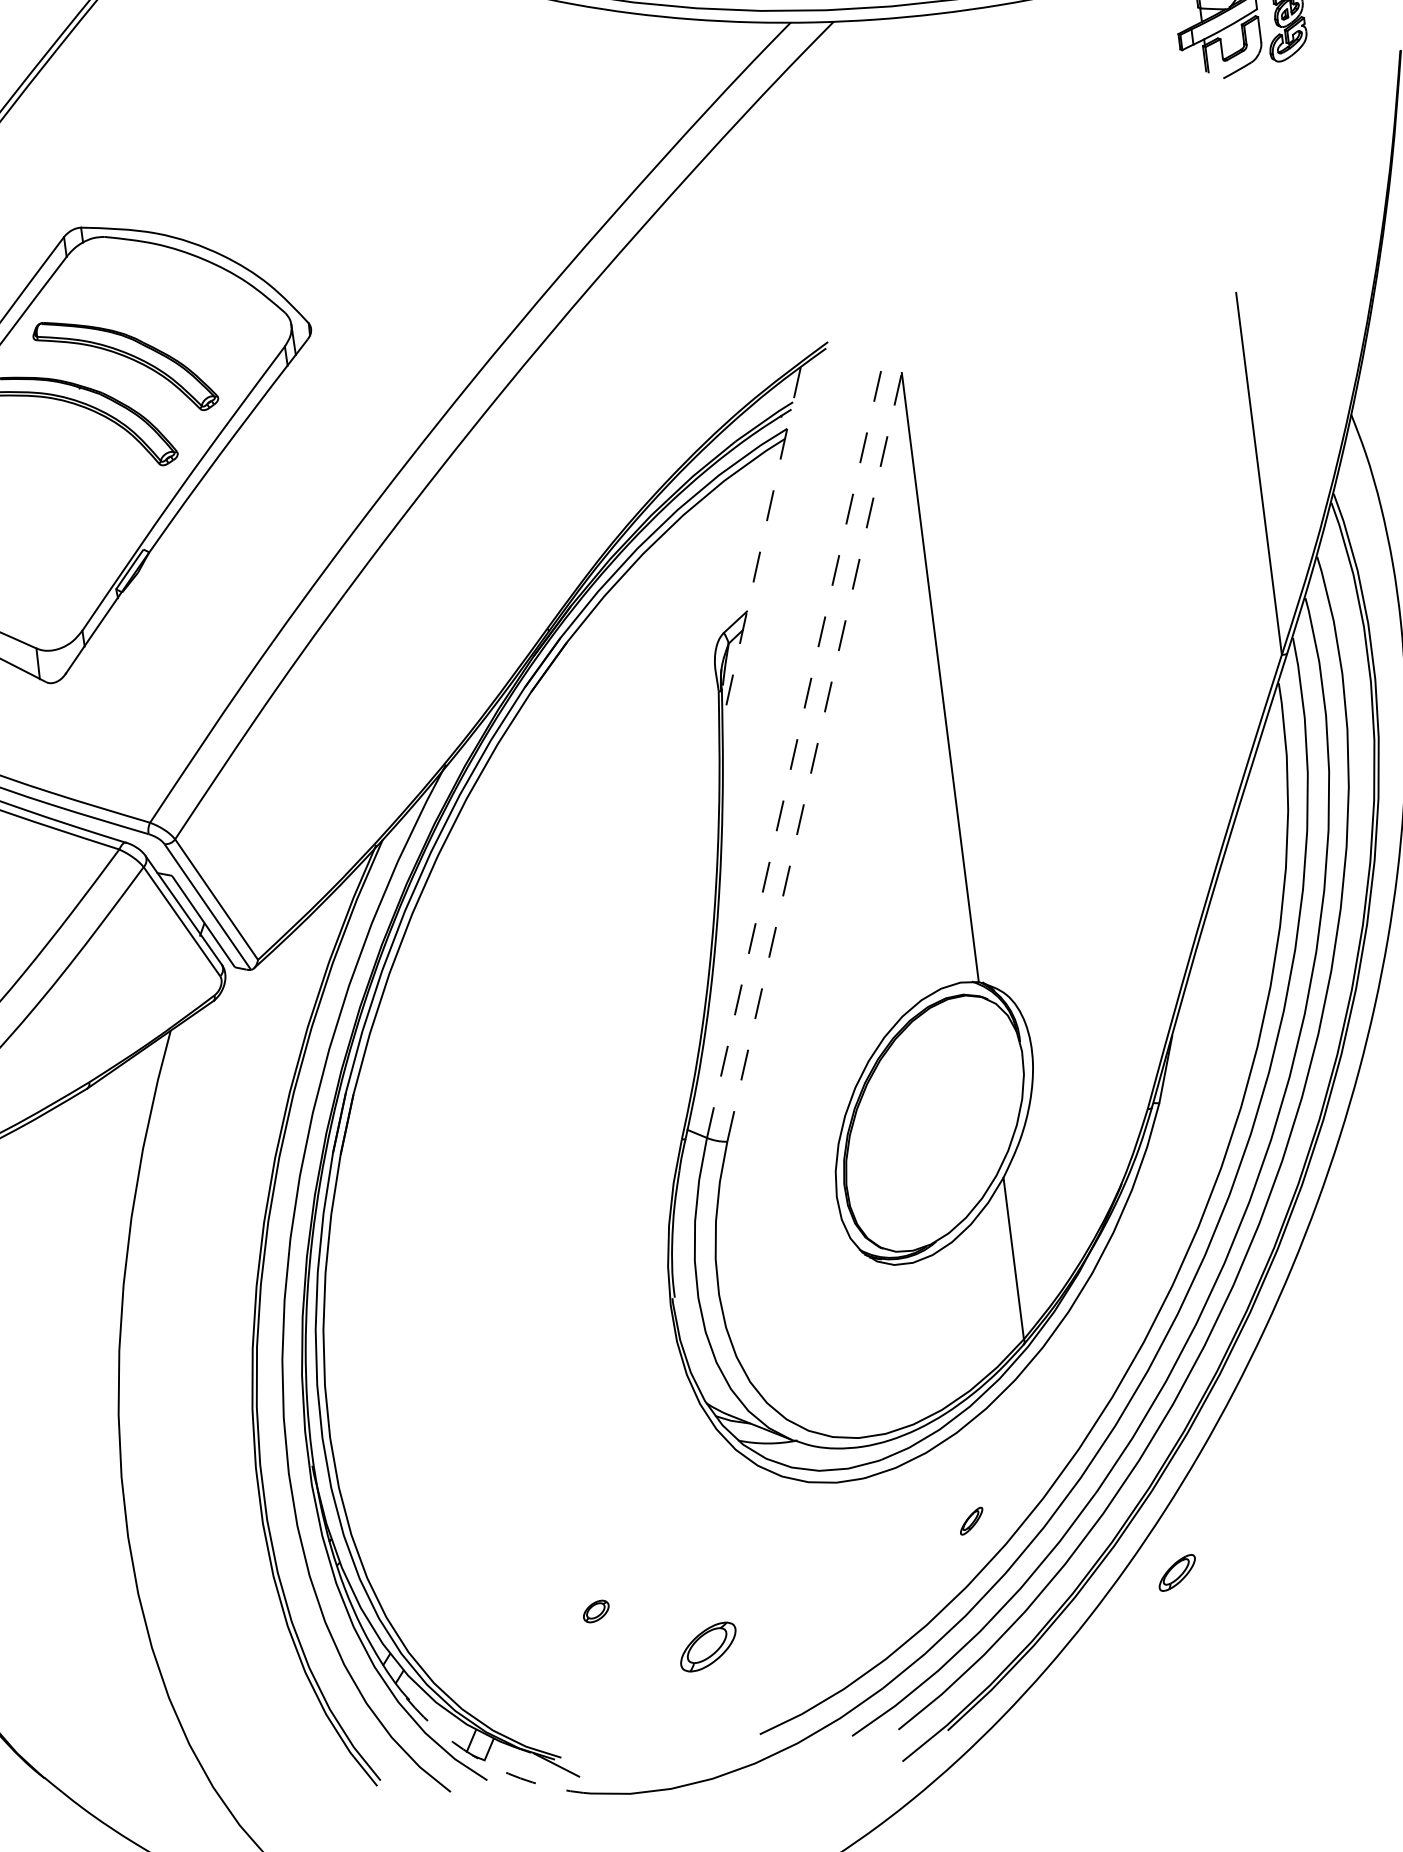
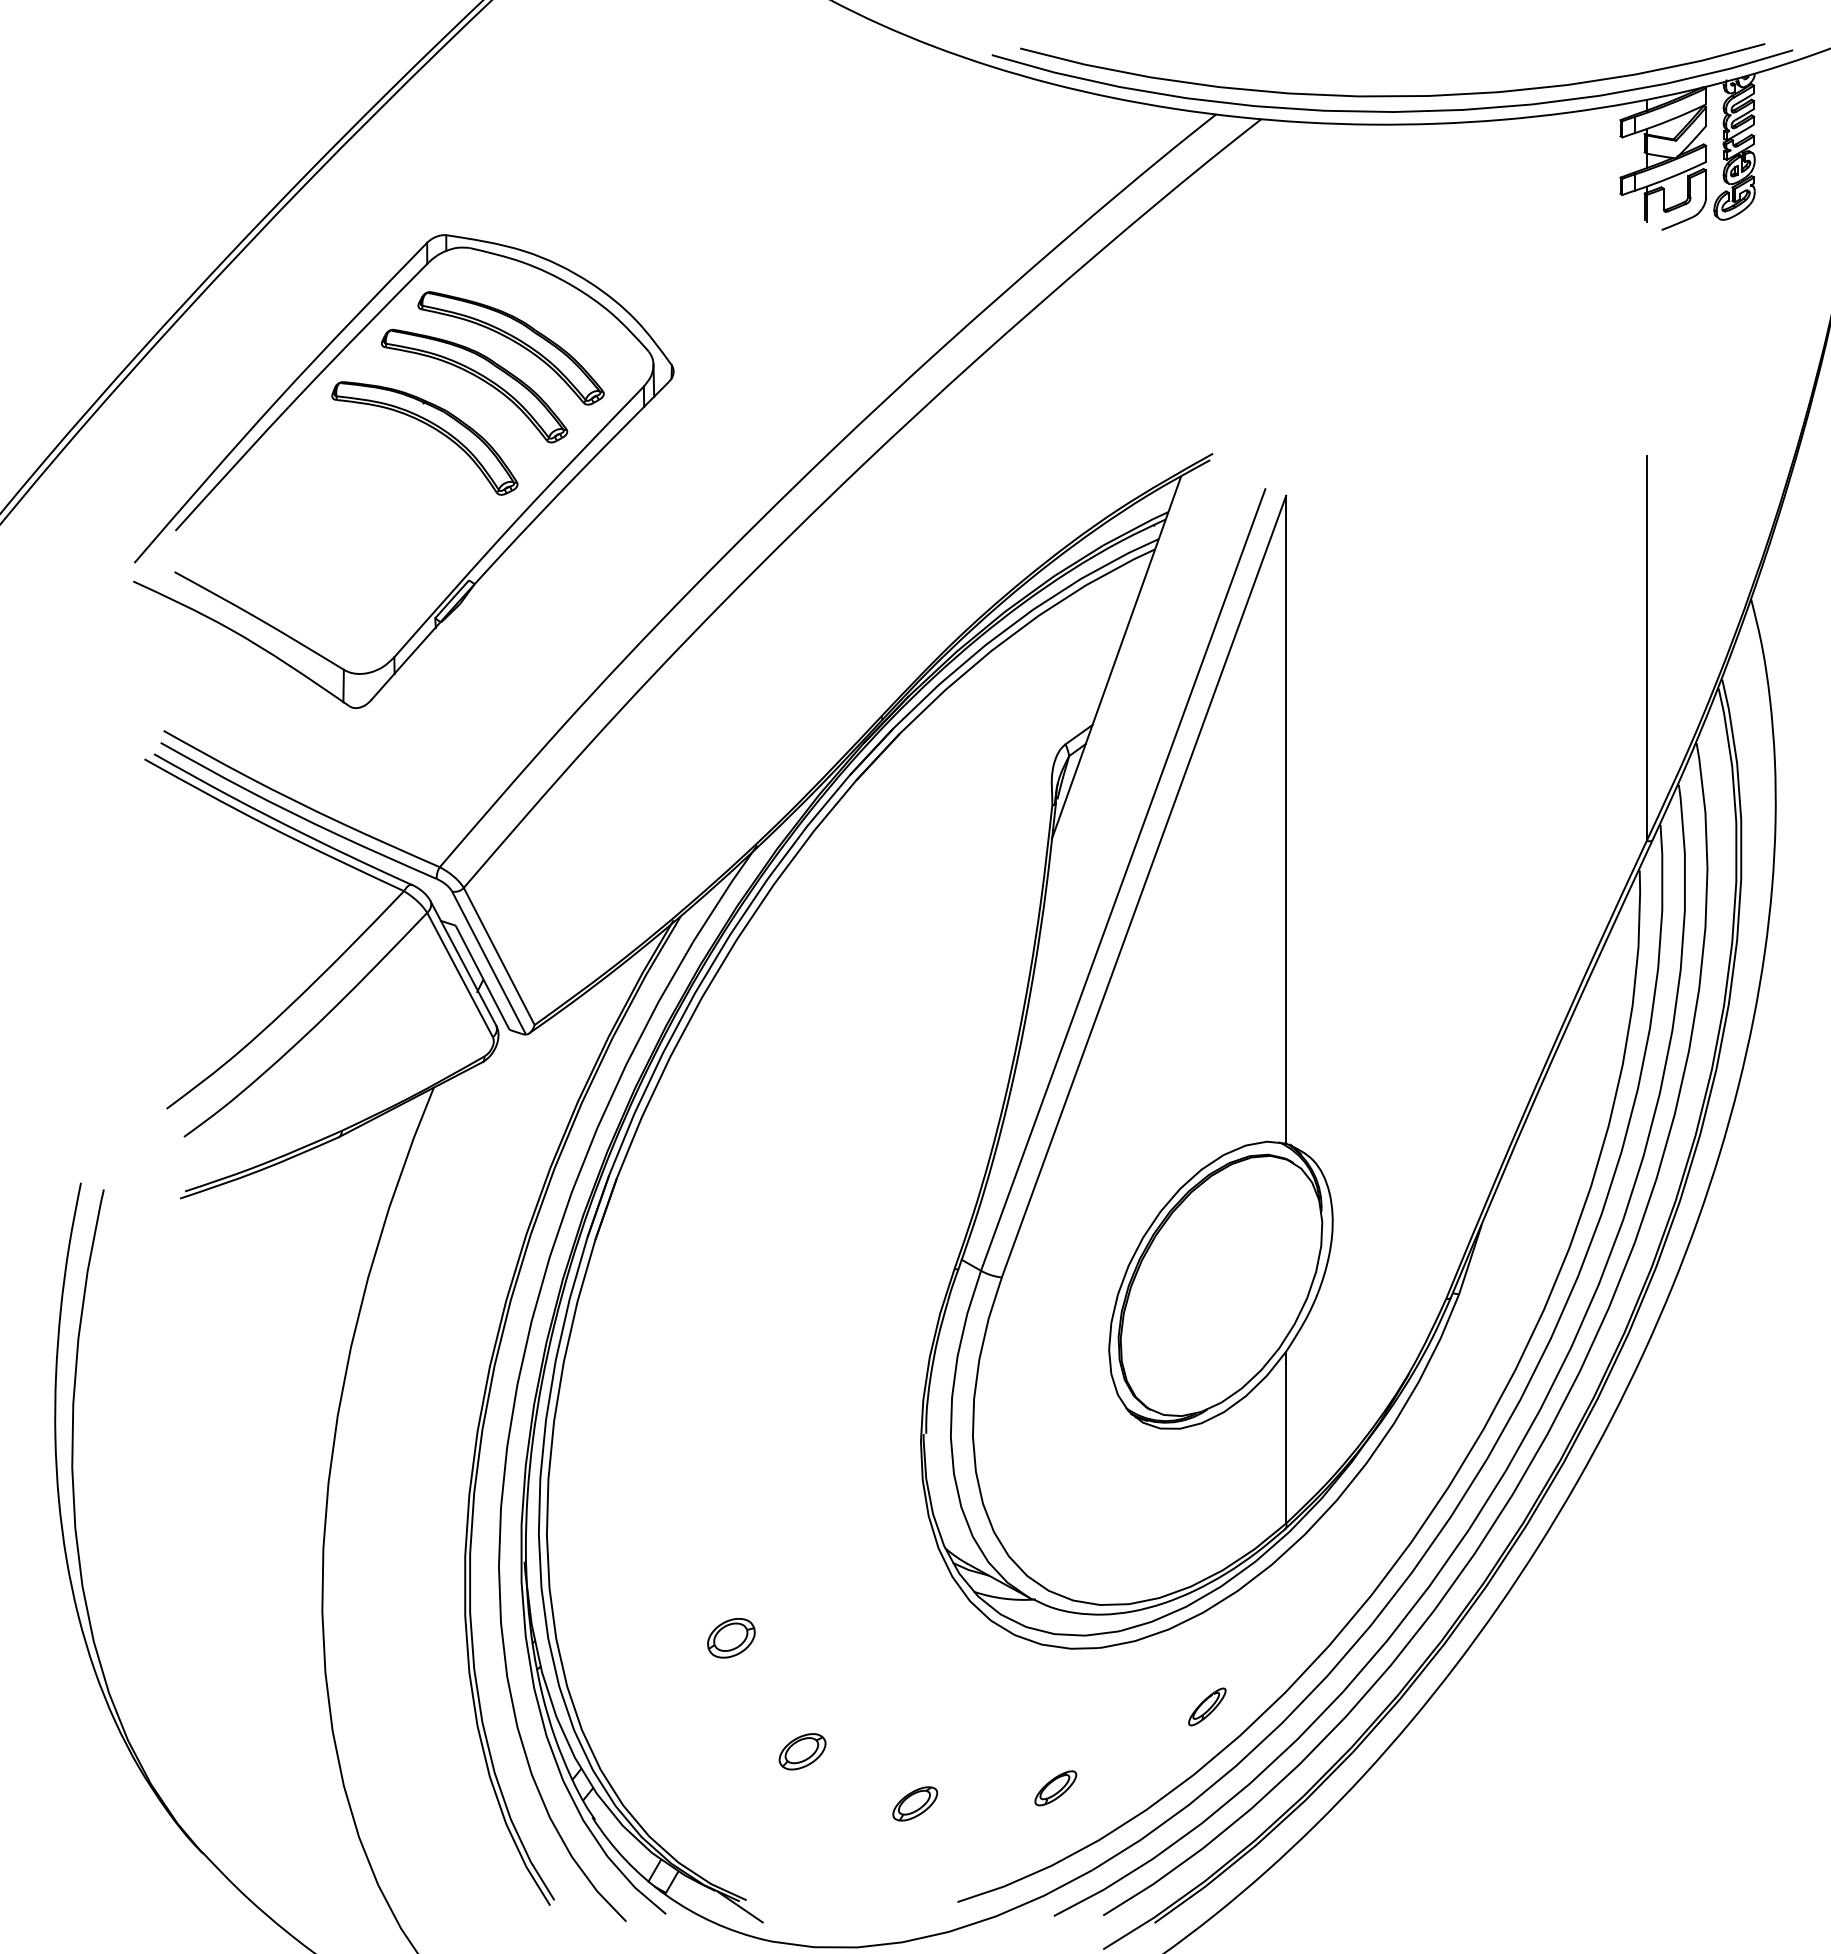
part: (159, 321) -> (515, 343), added
line: (761, 546) -> (1116, 658), dashed -> solid
line: (794, 753) -> (1123, 879), dashed -> solid
line: (815, 757) -> (1144, 886), dashed -> solid
part: (516, 1513) -> (731, 1638), added
part: (971, 1520) -> (1207, 1706), size x1.43
part: (1177, 1573) -> (1055, 1788), moved
part: (596, 1611) -> (802, 1751), size x1.67
part: (708, 1646) -> (915, 1803), size x0.71
arc: (485, 1762) -> (666, 1895), dashed -> solid

